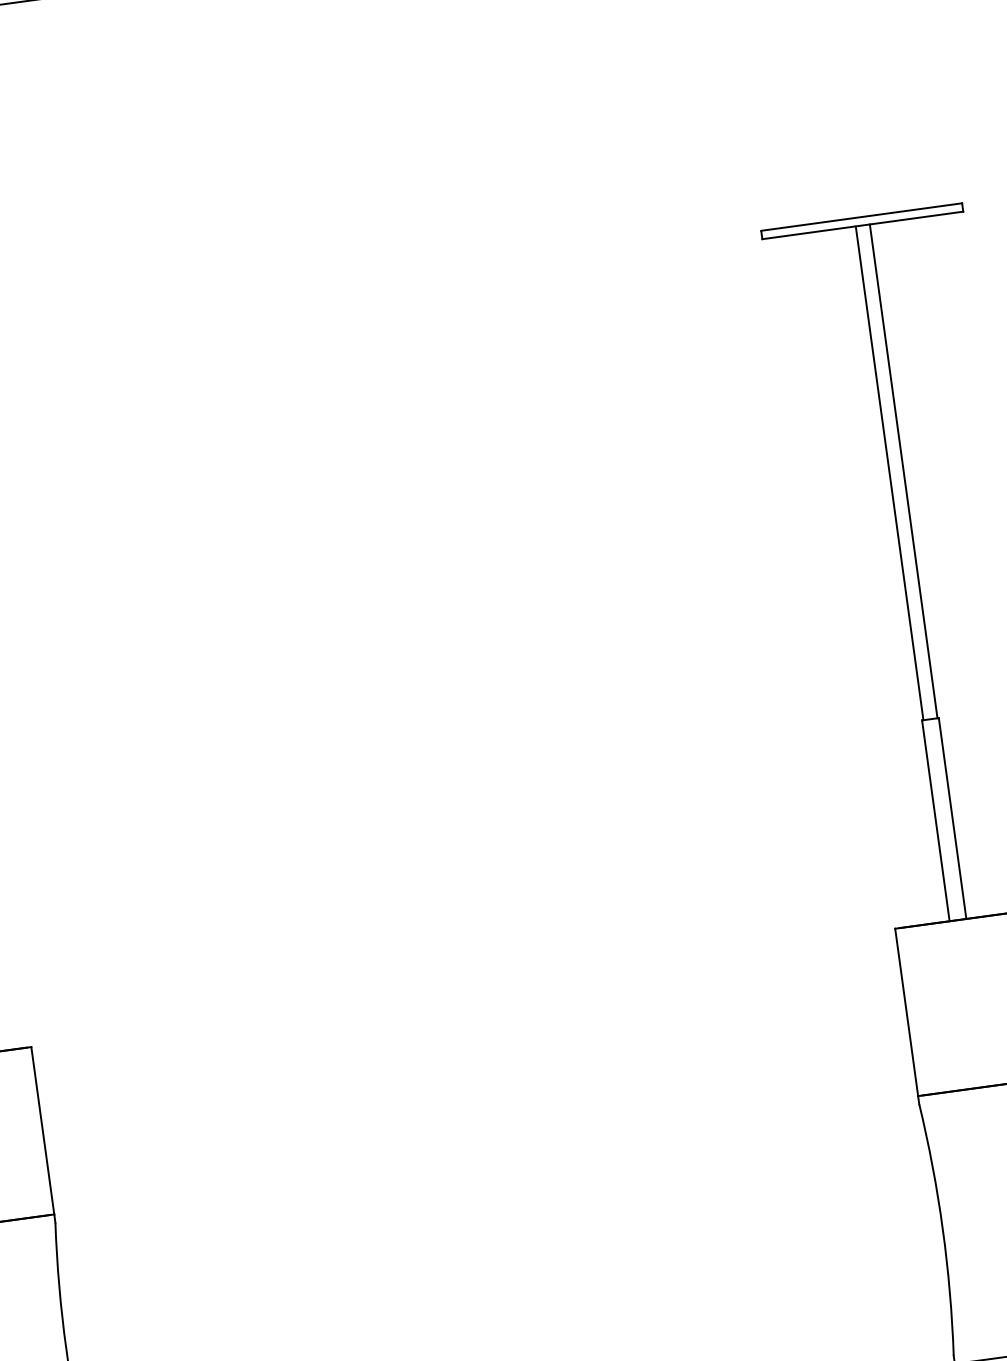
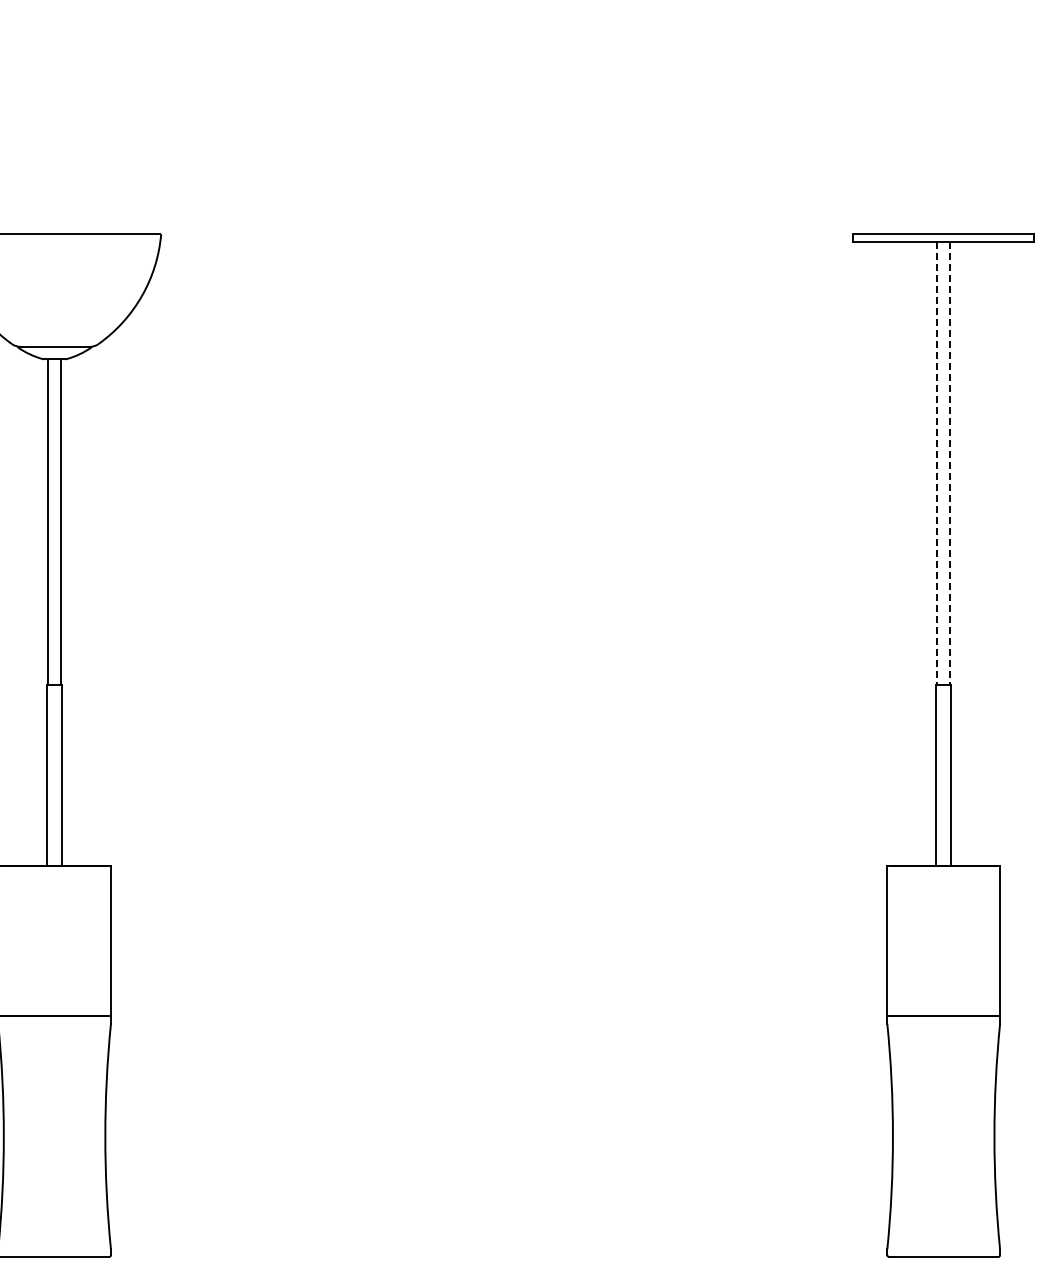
line: (904, 471) -> (950, 463), solid -> dashed
line: (889, 473) -> (937, 463), solid -> dashed

